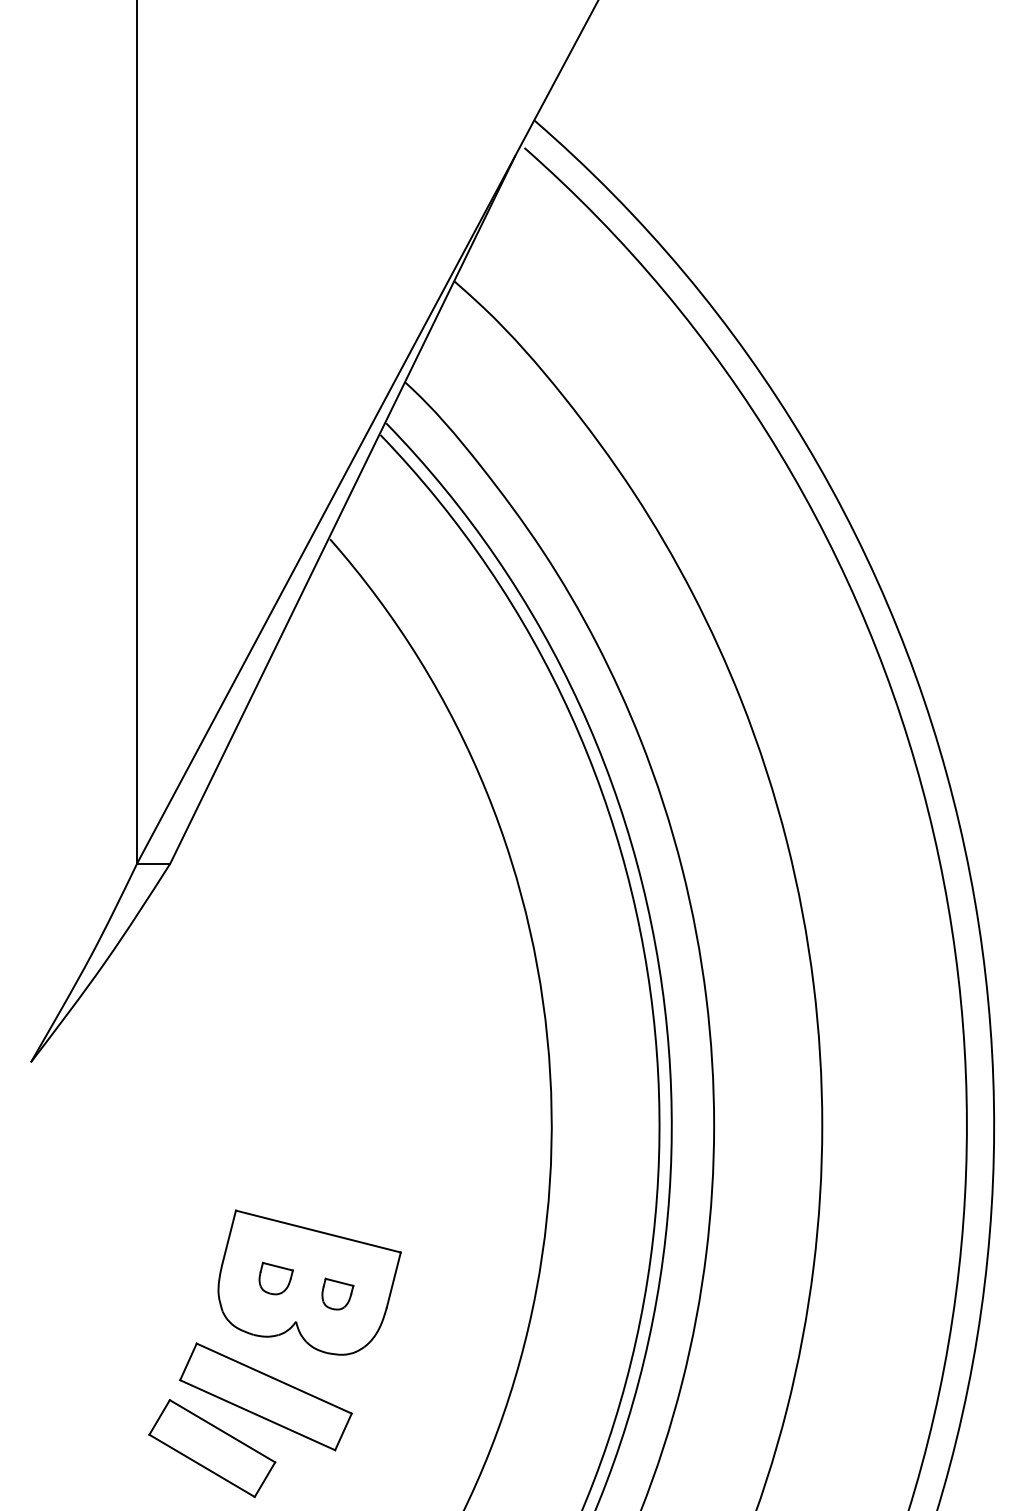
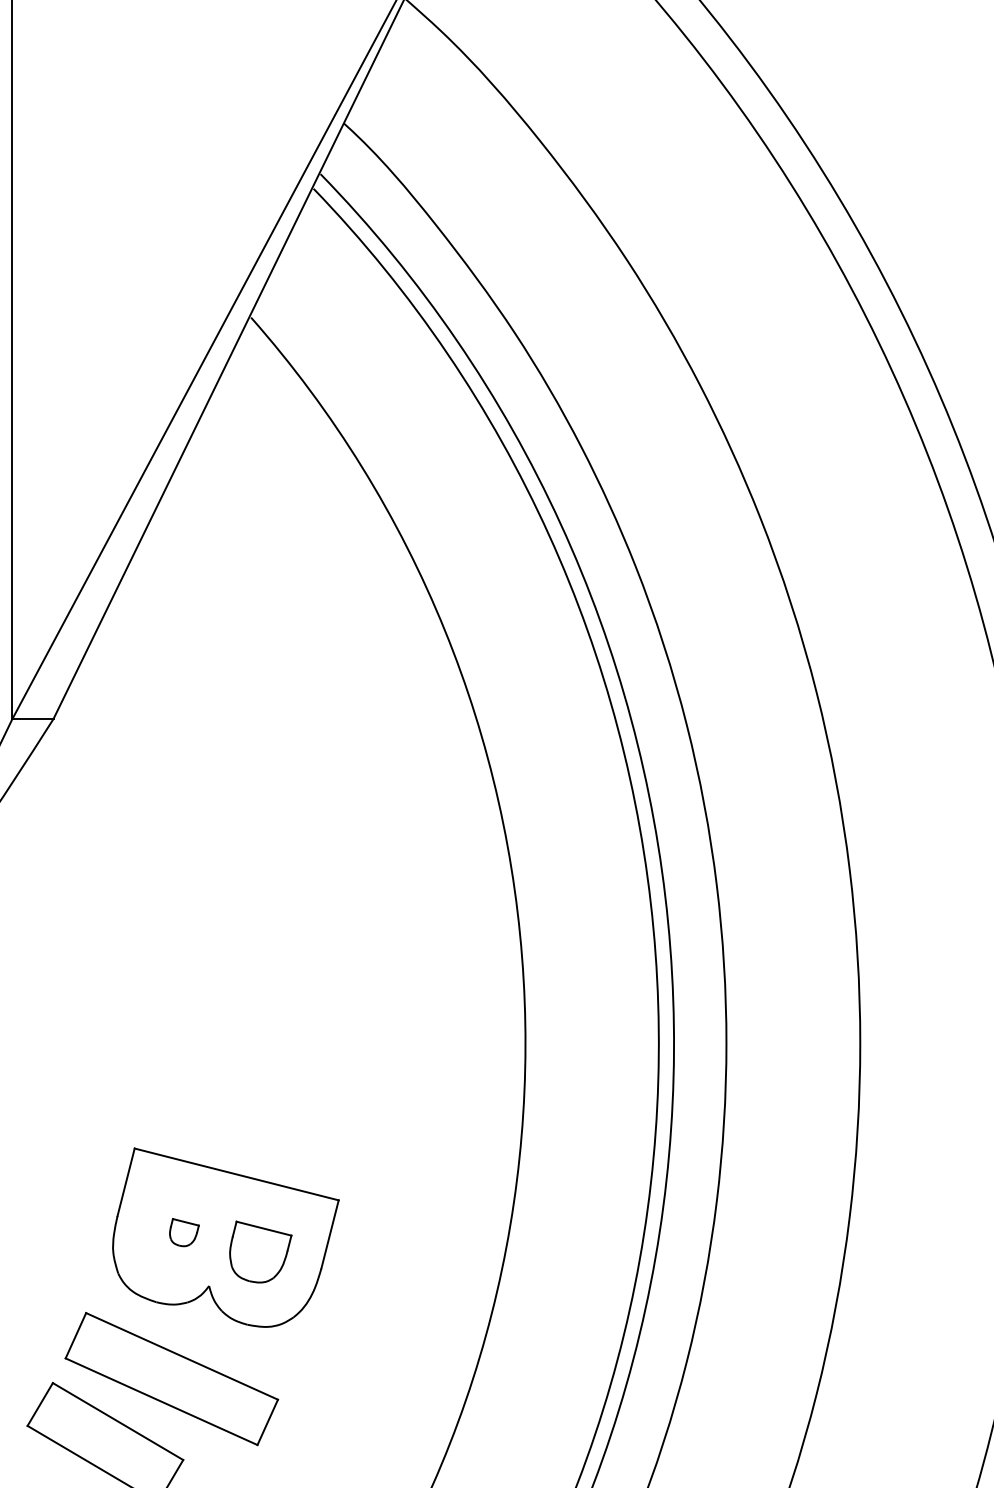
part: (275, 1278) -> (183, 1232), size x0.7
part: (337, 1293) -> (260, 1251), size x1.6

